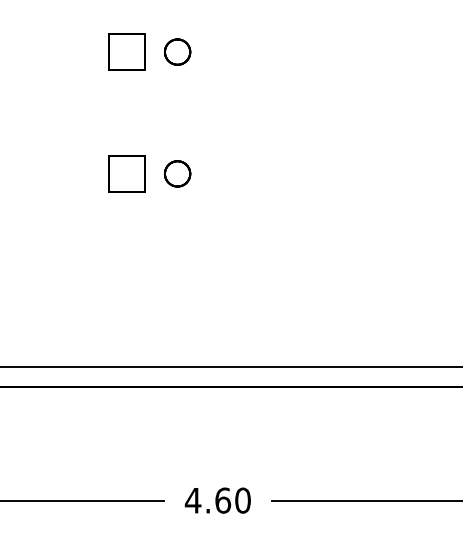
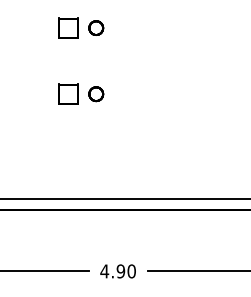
text: (222, 500) -> (120, 271), 4.60 -> 4.90

